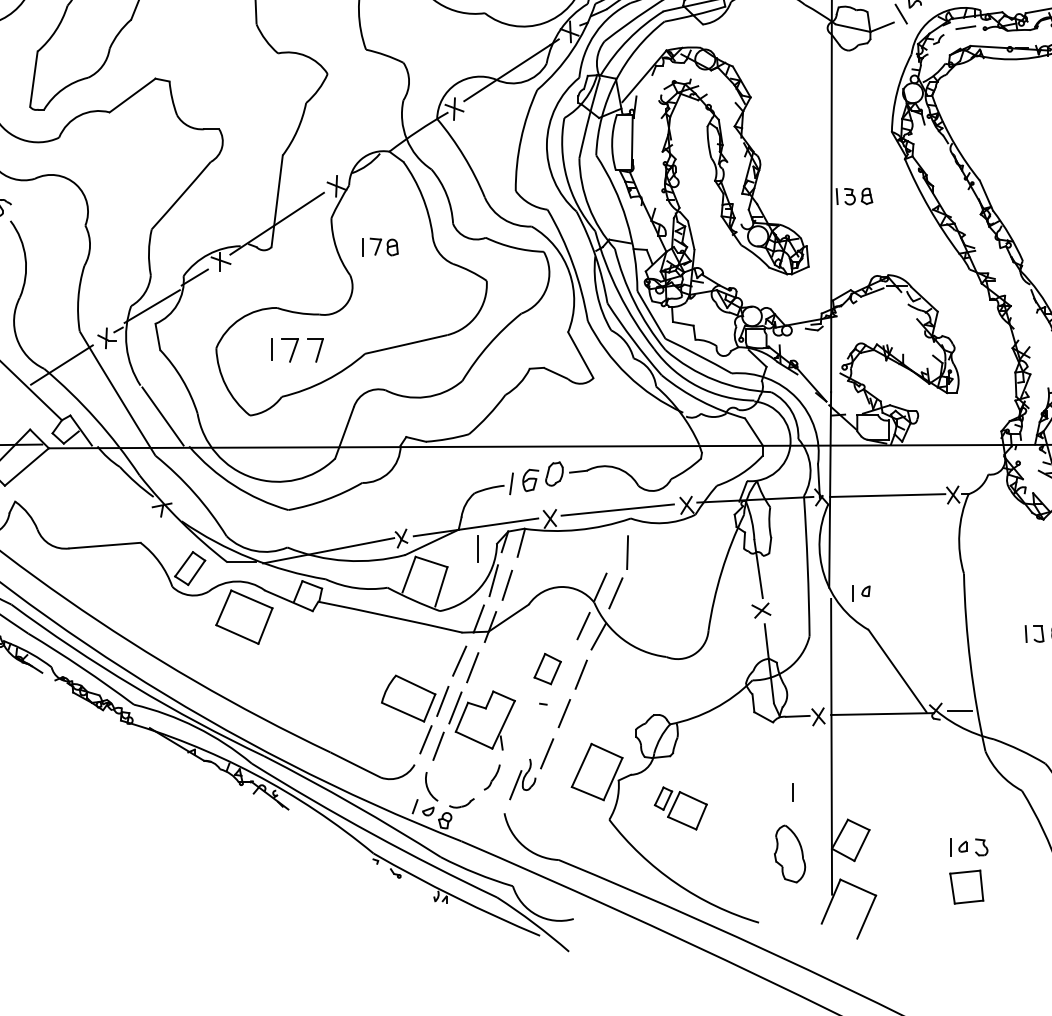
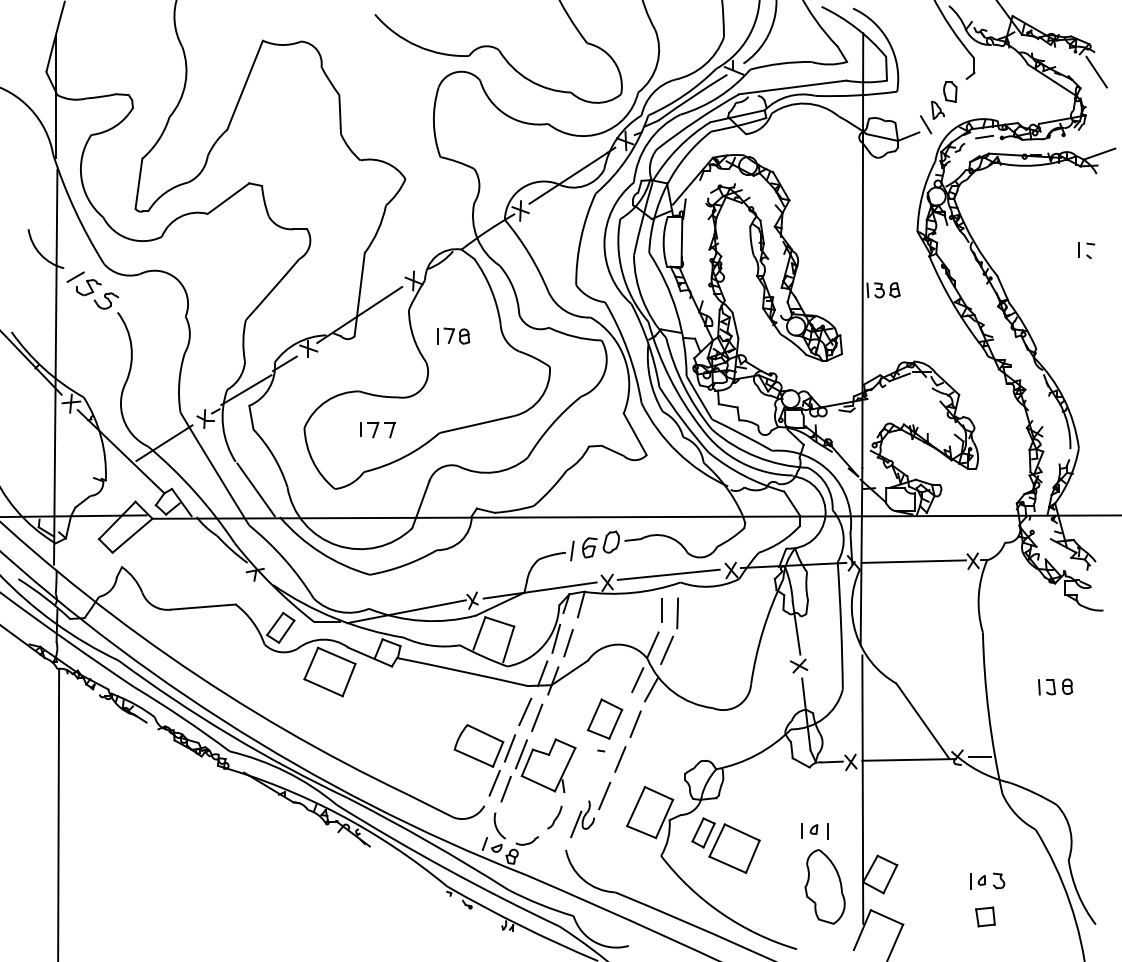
part: (296, 349) -> (377, 429), size x0.71
line: (477, 549) -> (661, 610), moved
part: (861, 592) -> (809, 830), moved
part: (548, 668) -> (605, 718), size x1.43
part: (680, 808) -> (725, 845), size x1.43
part: (789, 853) -> (824, 886), size x1.43
part: (966, 886) -> (985, 916), size x0.62

